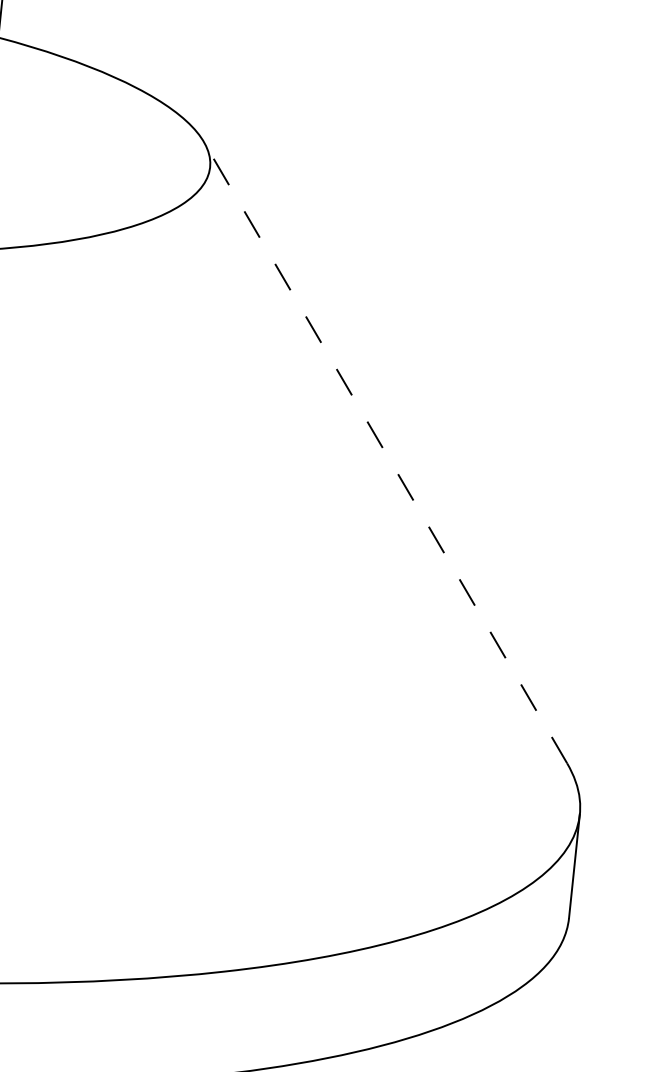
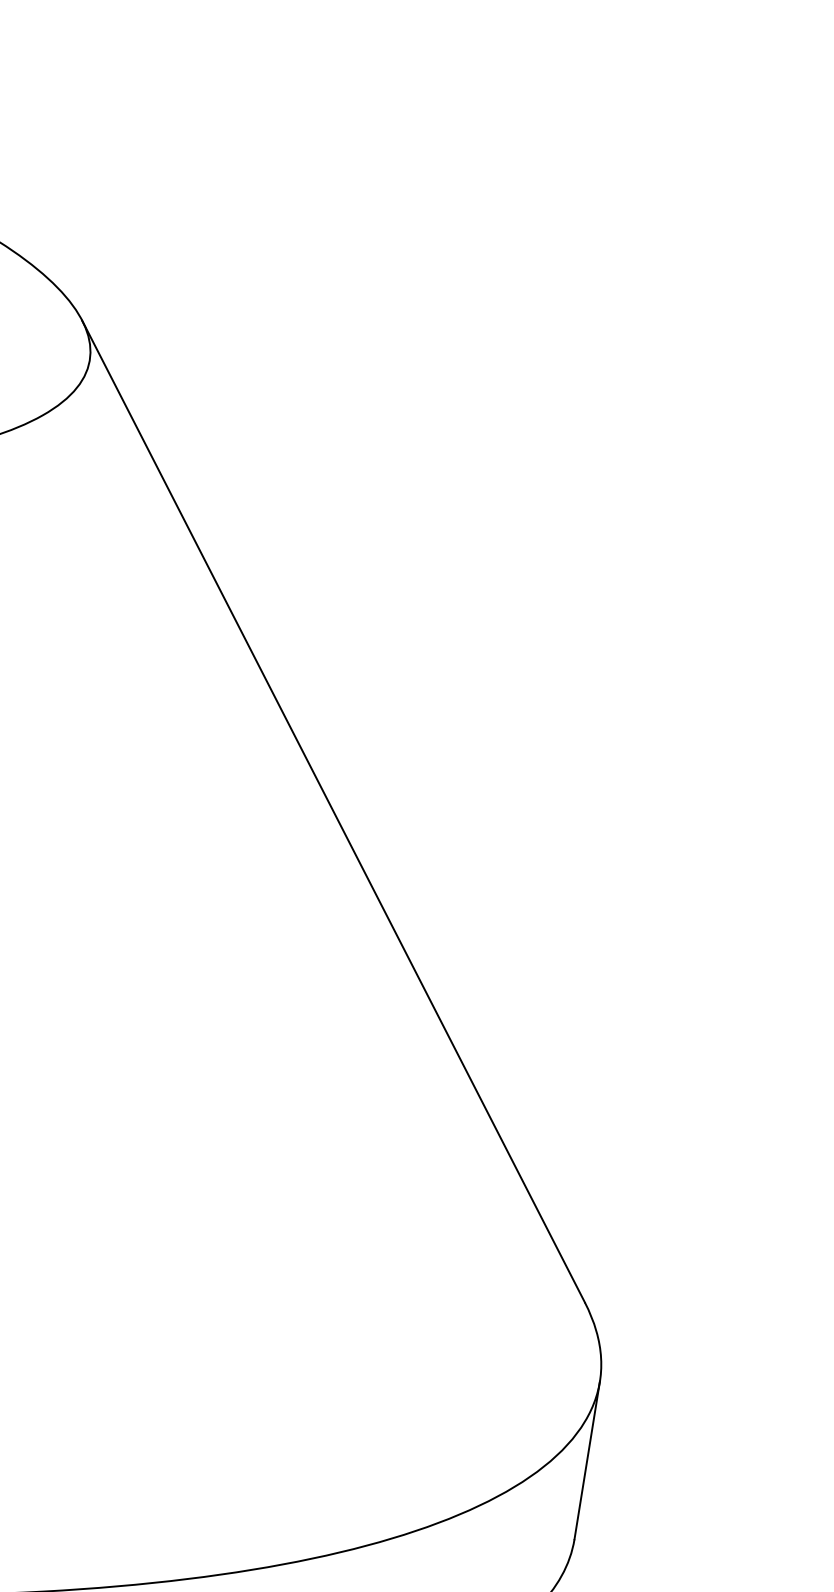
line: (385, 452) -> (333, 811), dashed -> solid

